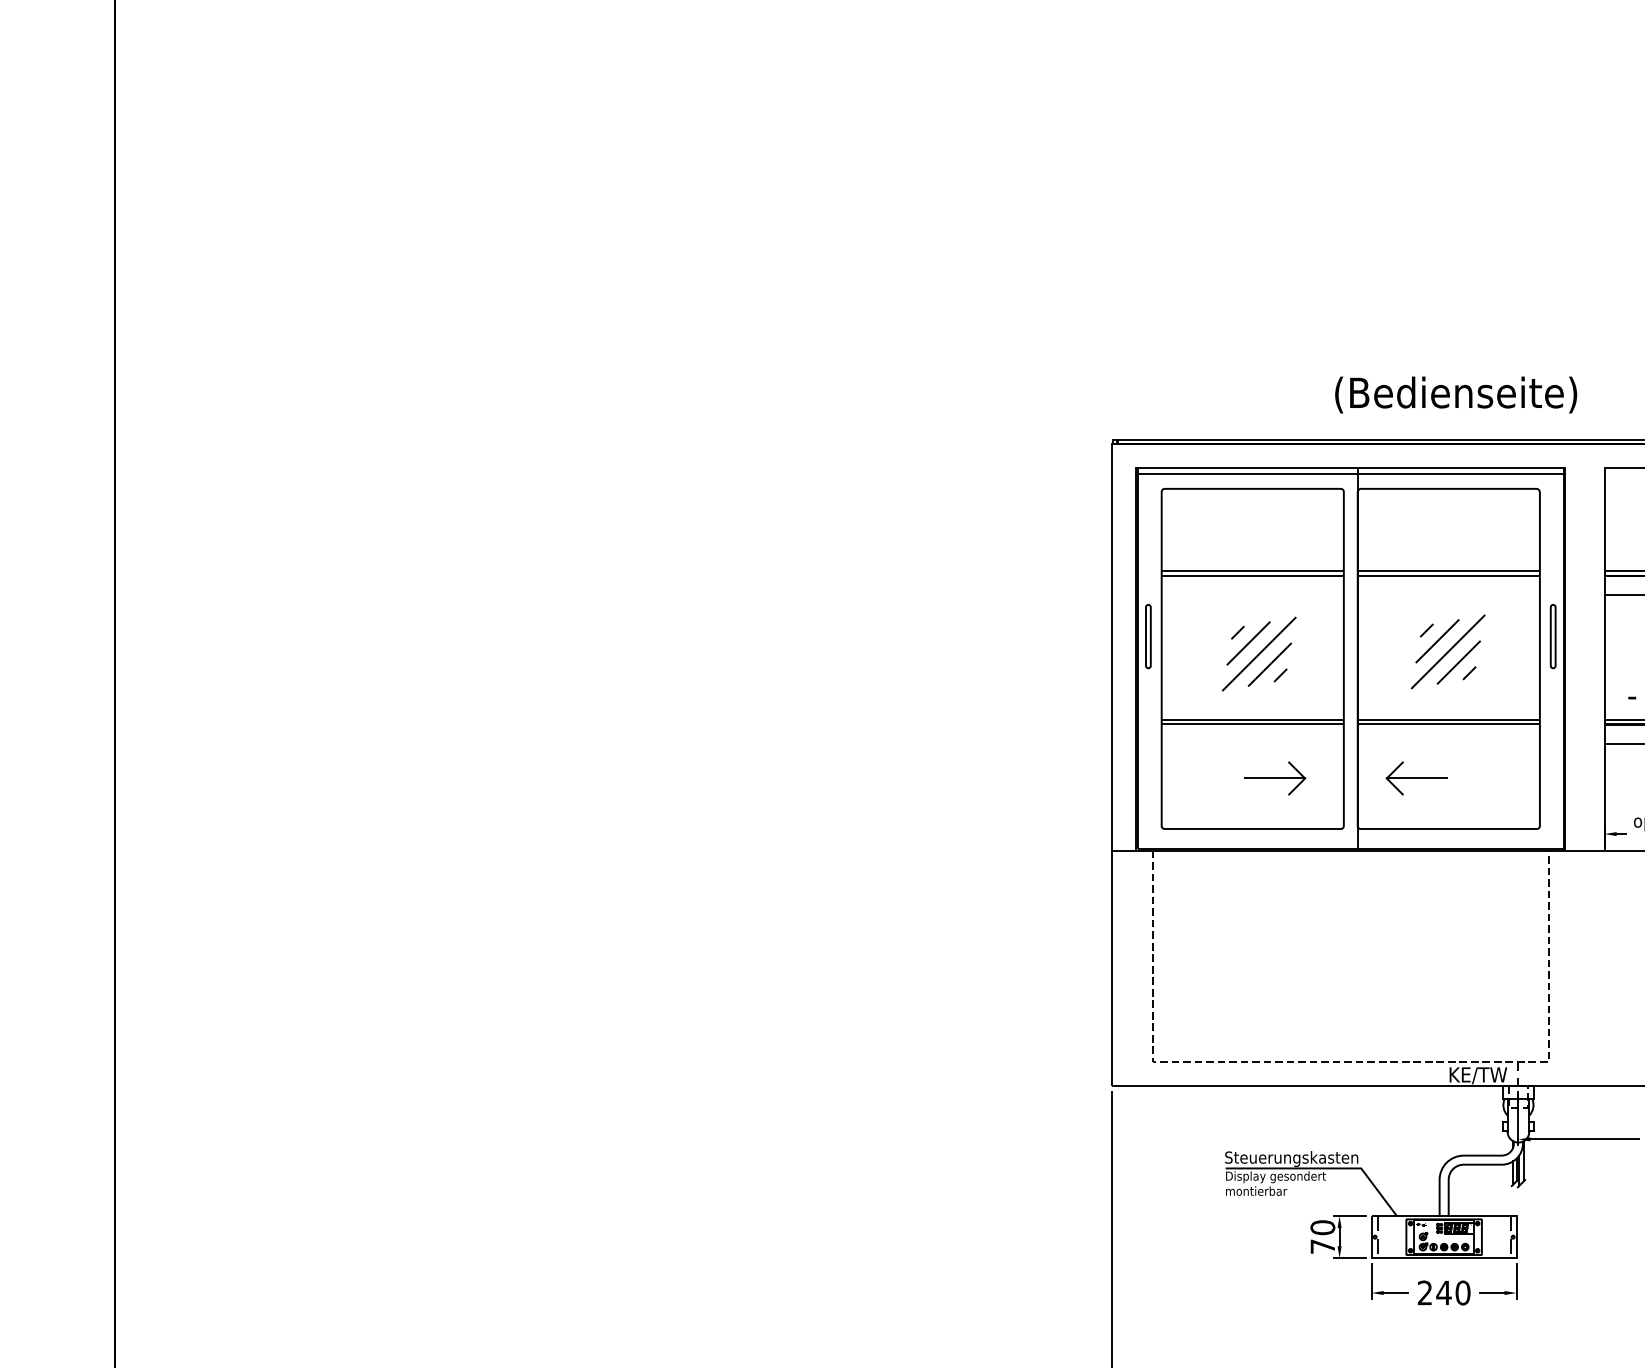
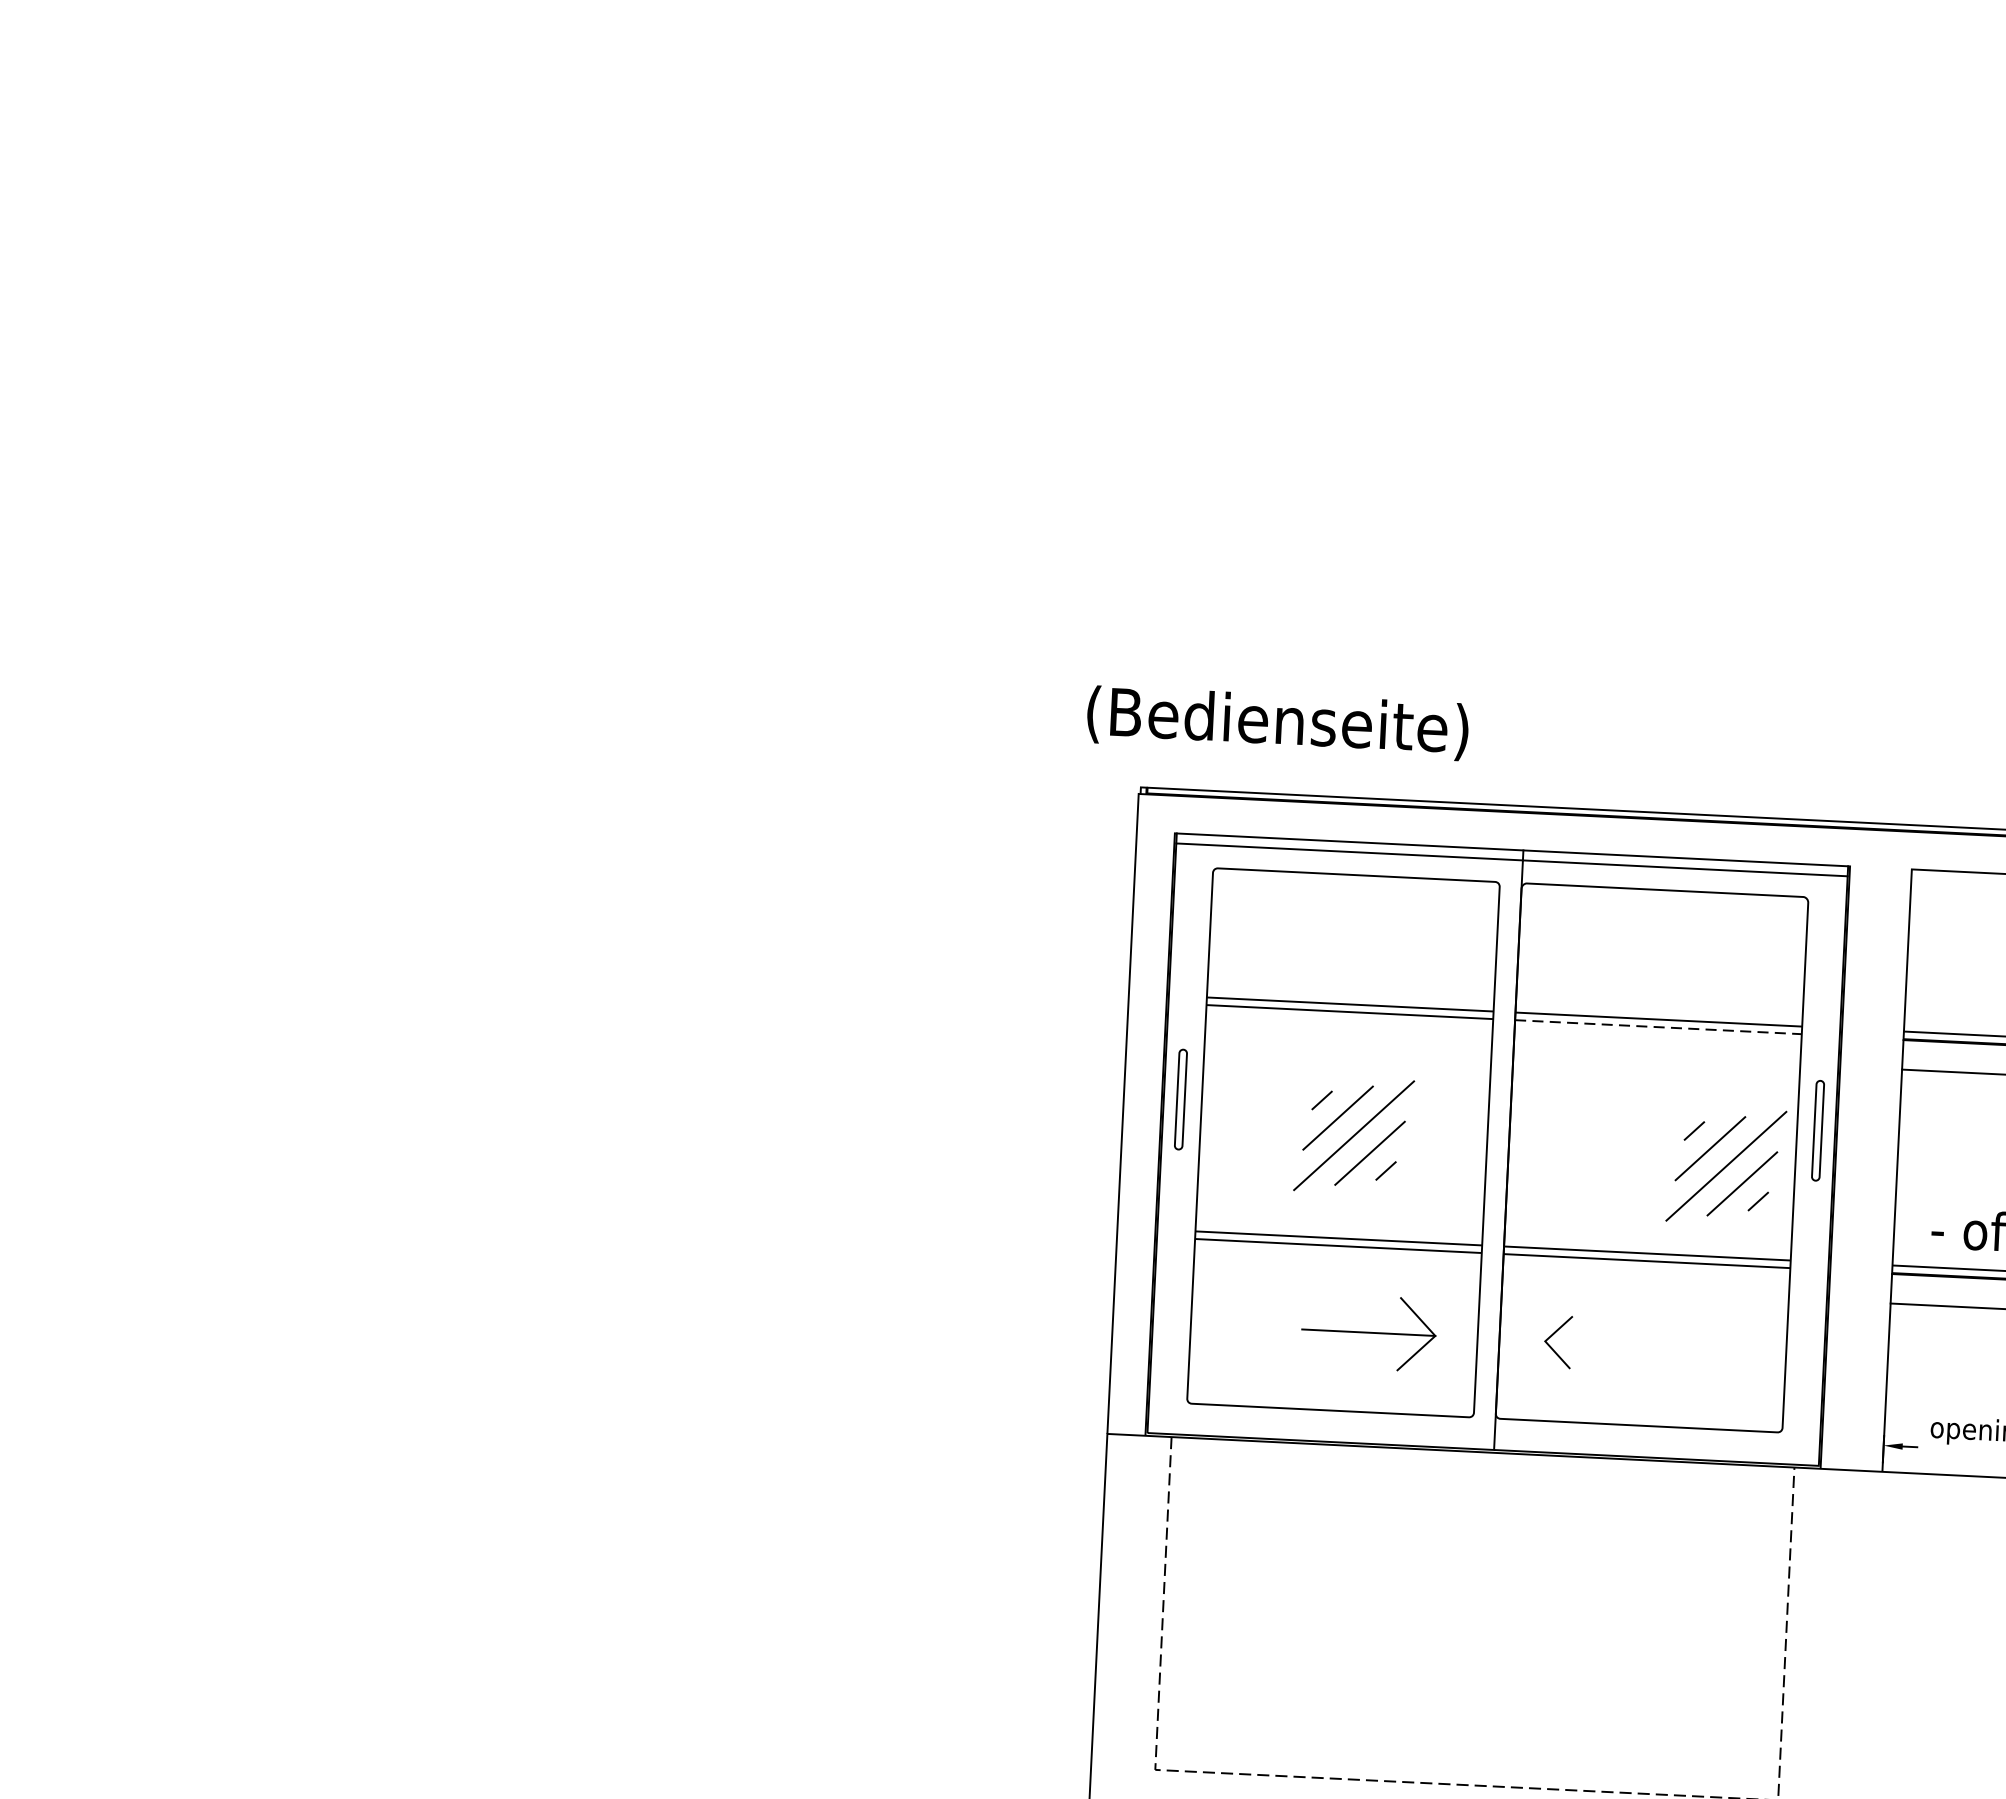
text: (1456, 394) -> (1278, 722), moved
line: (1449, 575) -> (1659, 1026), solid -> dashed
part: (1447, 651) -> (1725, 1165), moved
part: (1275, 778) -> (1370, 1332), size x1.4
line: (1416, 778) -> (1591, 1343), removed

